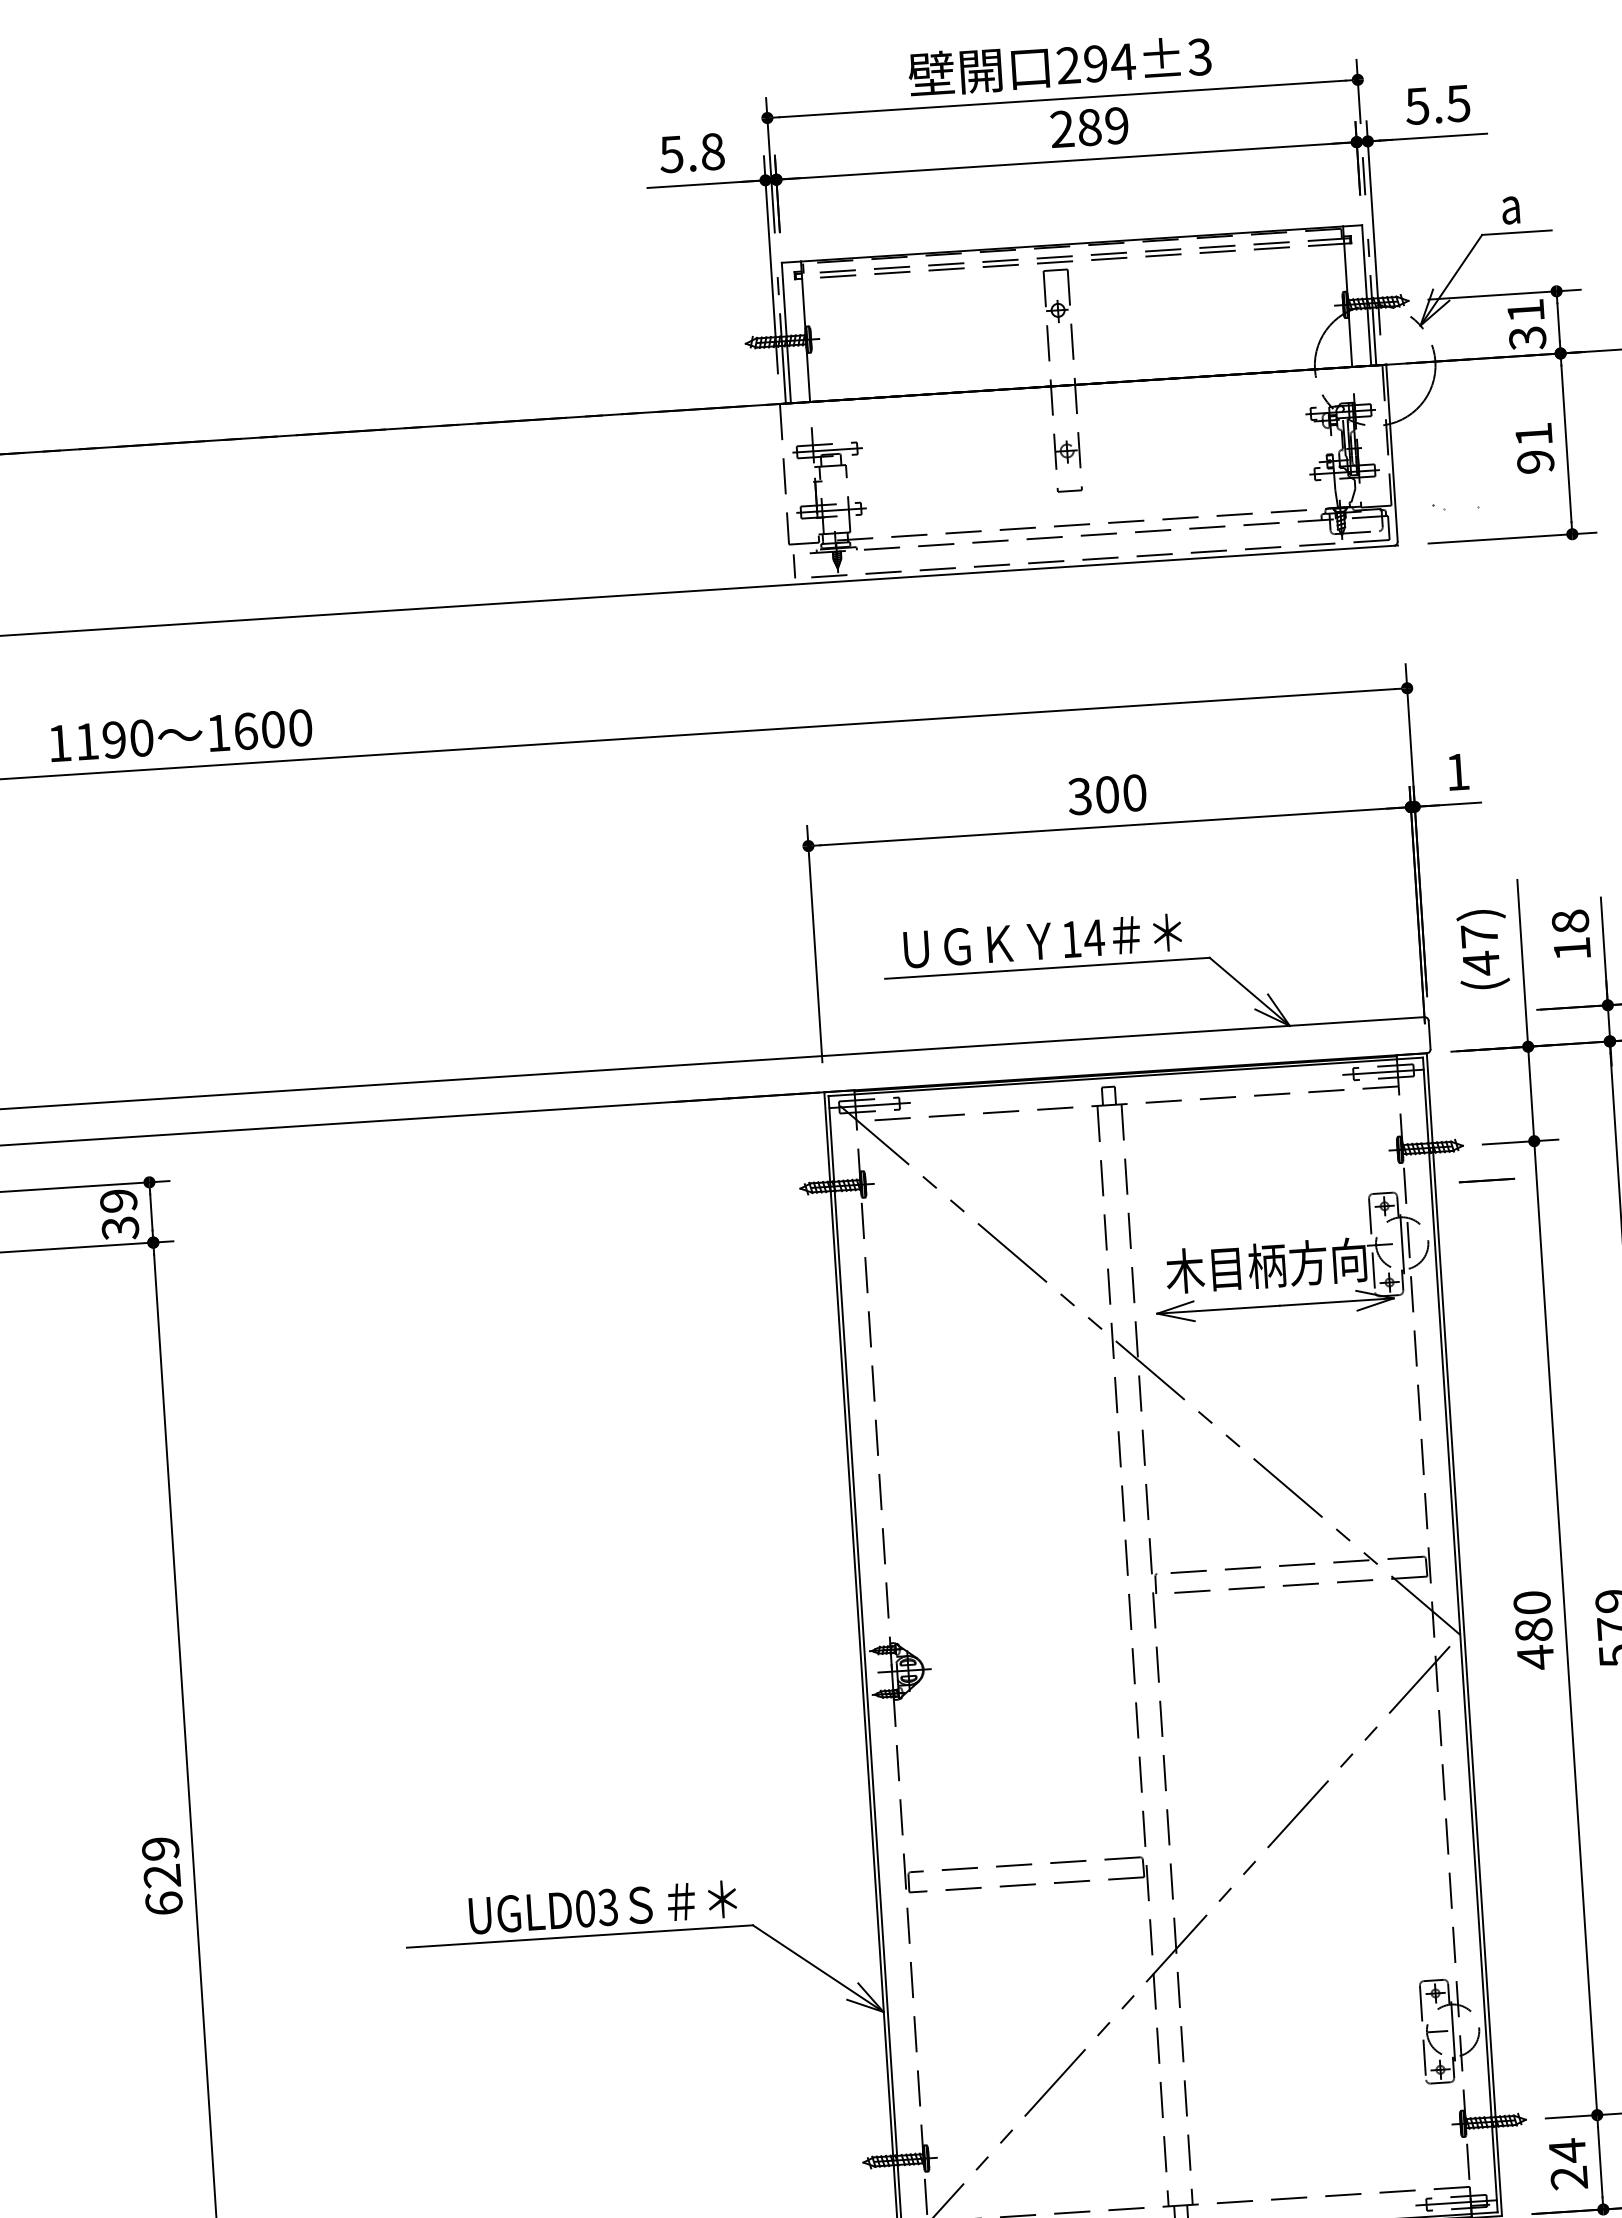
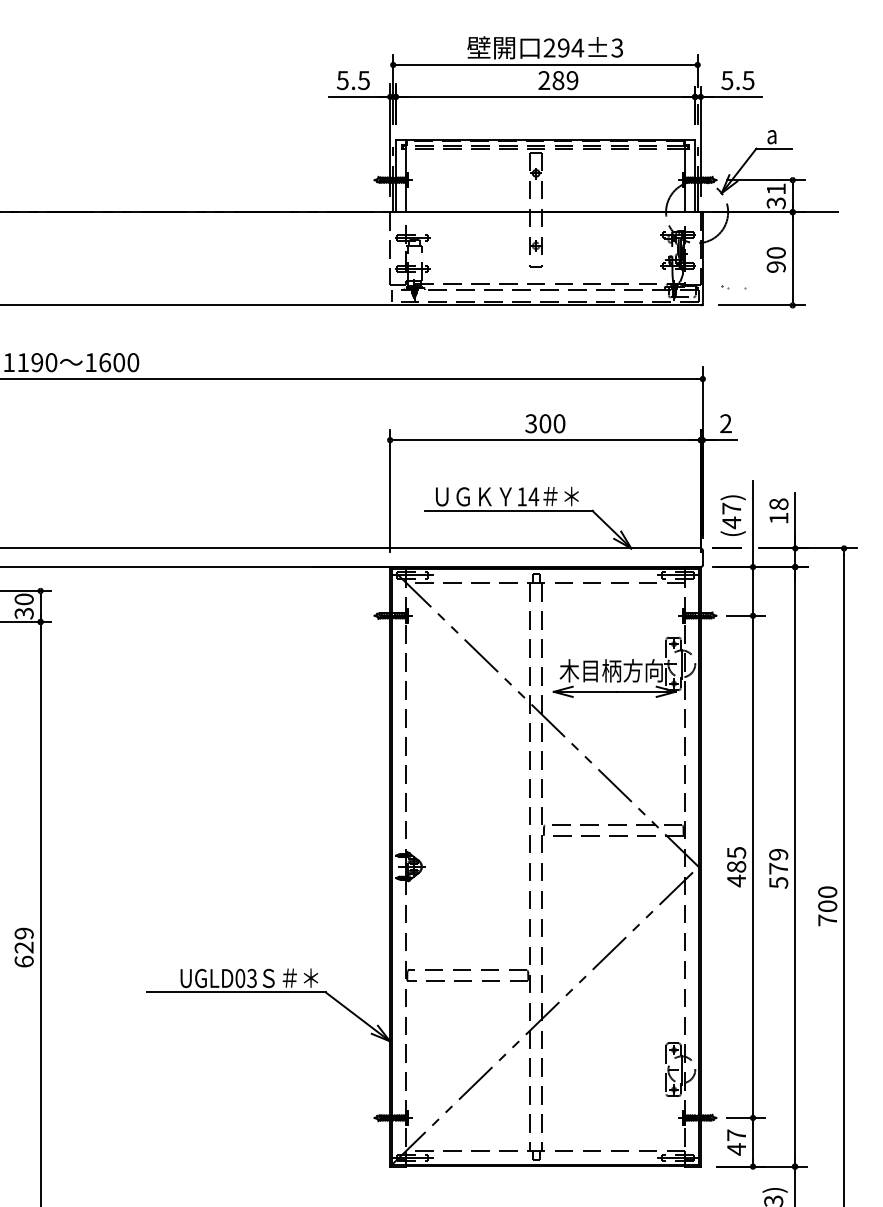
text: (711, 151) -> (363, 80), 5.8 -> 5.5
text: (1532, 433) -> (775, 252), 91 -> 90
text: (1456, 771) -> (725, 423), 1 -> 2
line: (1485, 1178) -> (726, 547), moved
text: (117, 1201) -> (23, 599), 39 -> 30
text: (1531, 1602) -> (736, 852), 480 -> 485
text: (1568, 2164) -> (736, 1142), 24 -> 47

